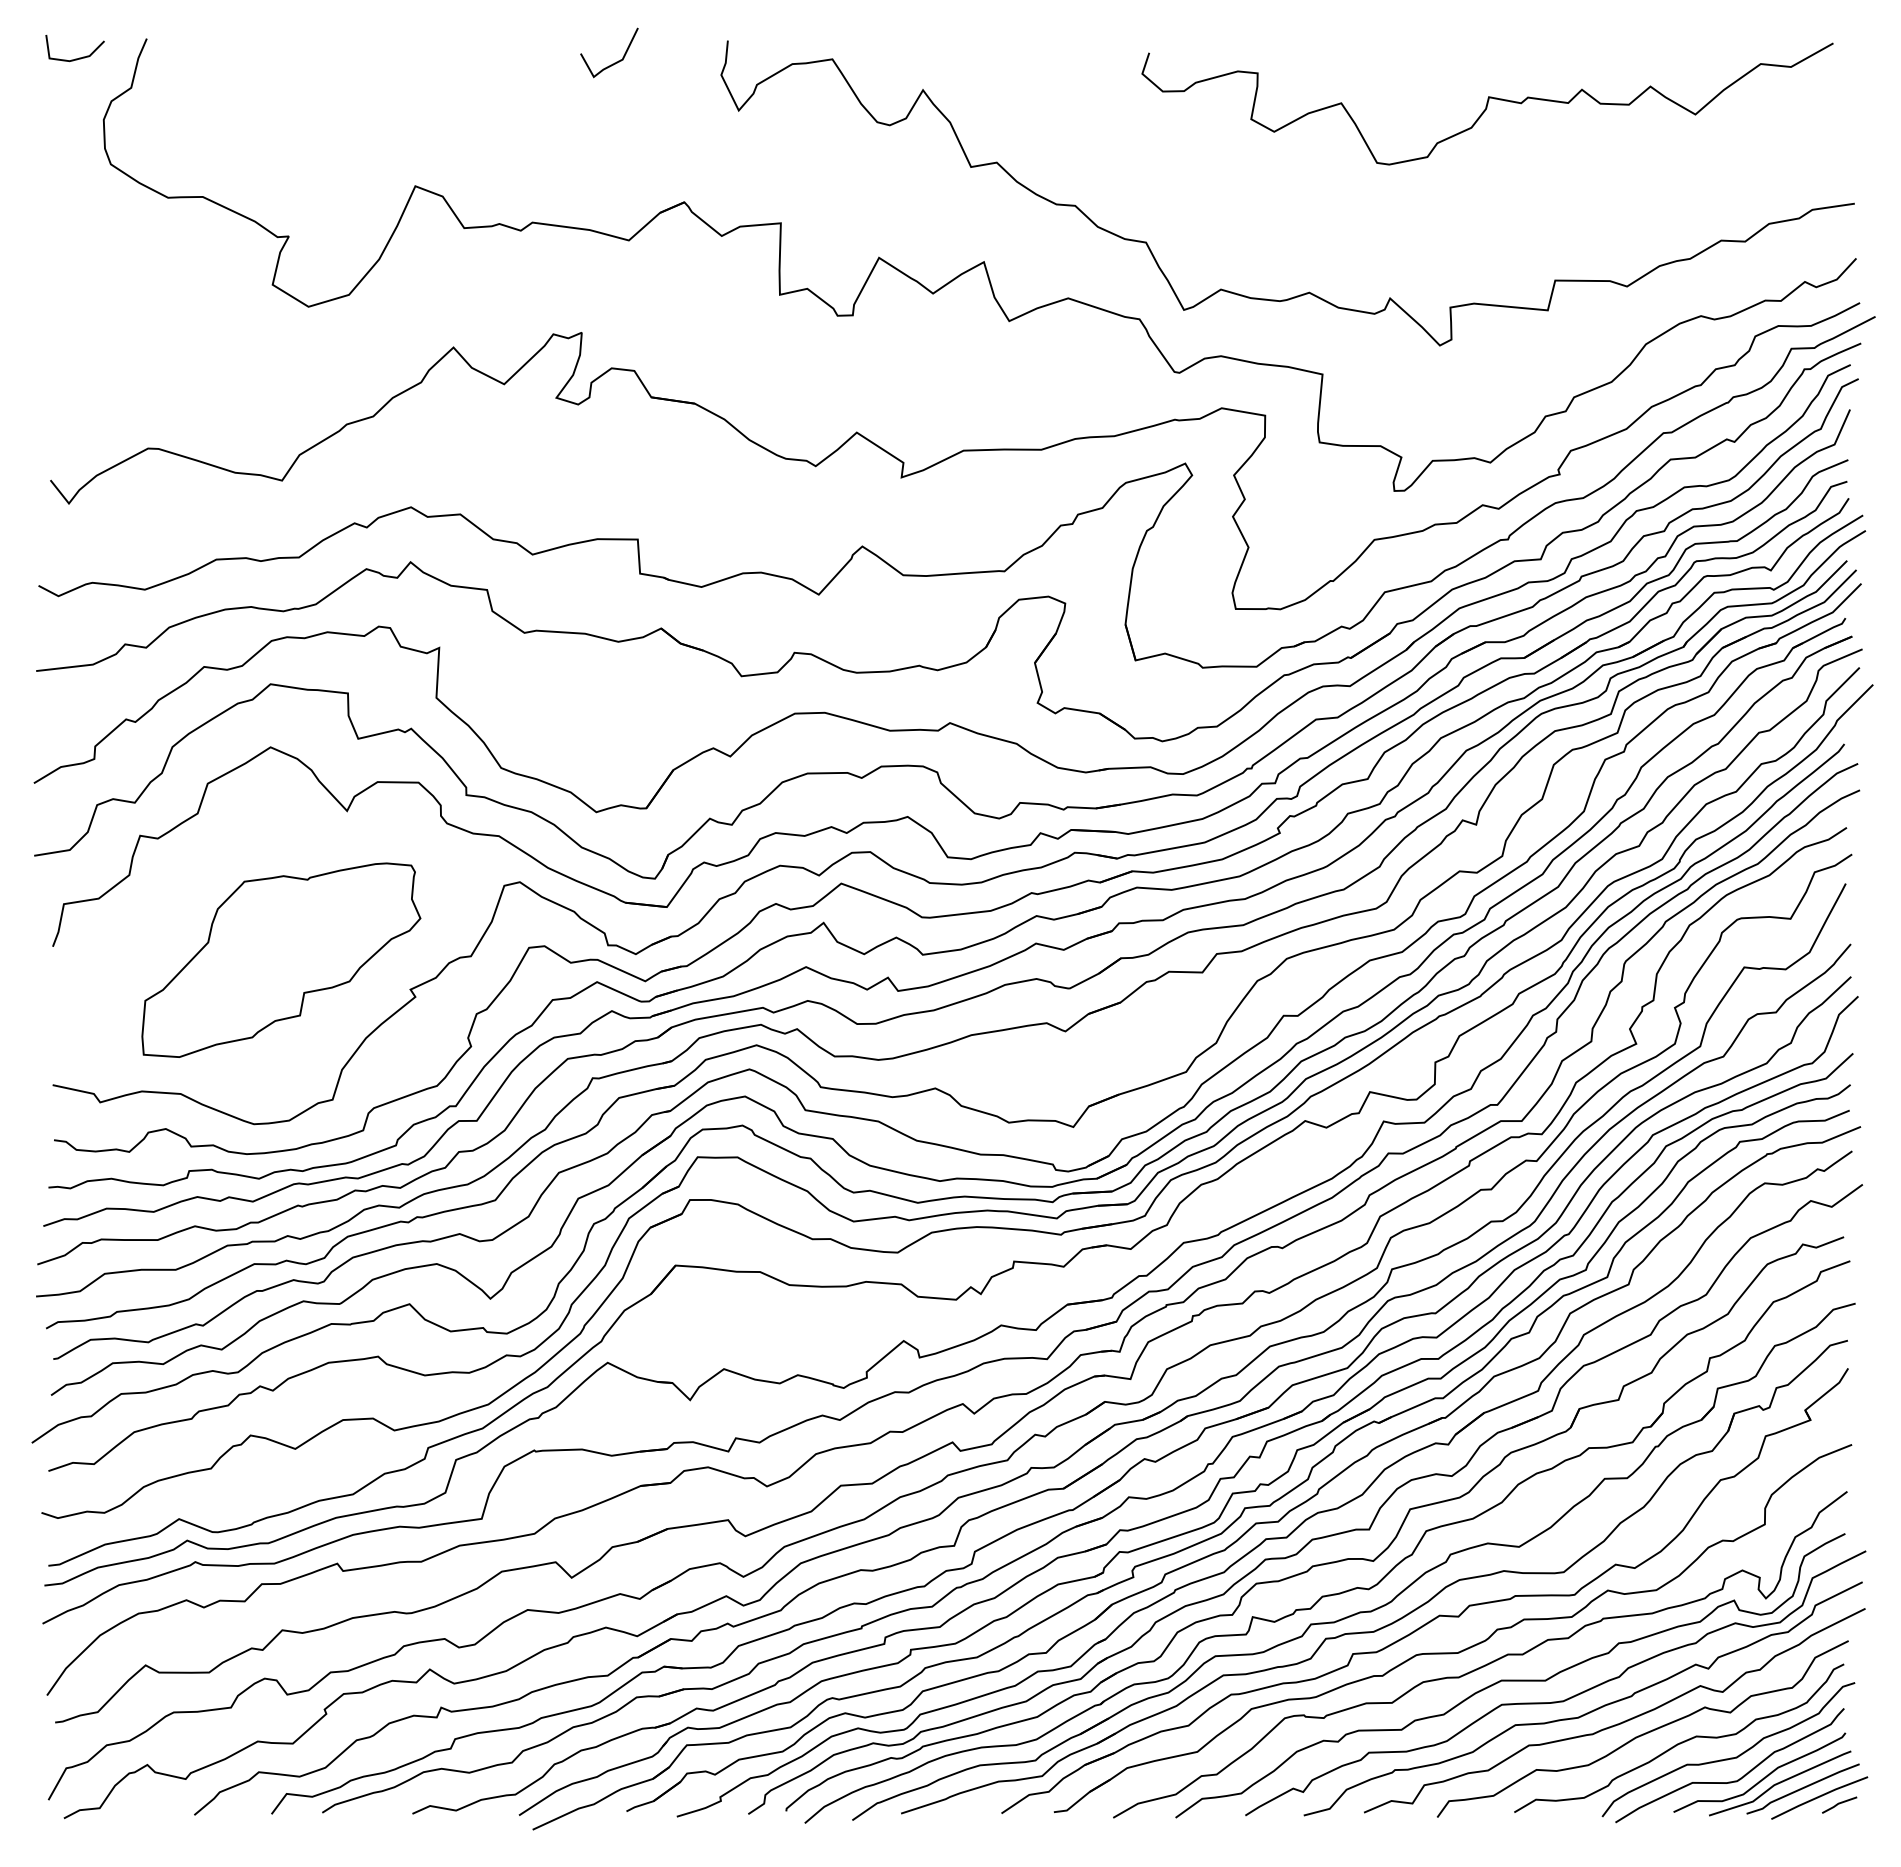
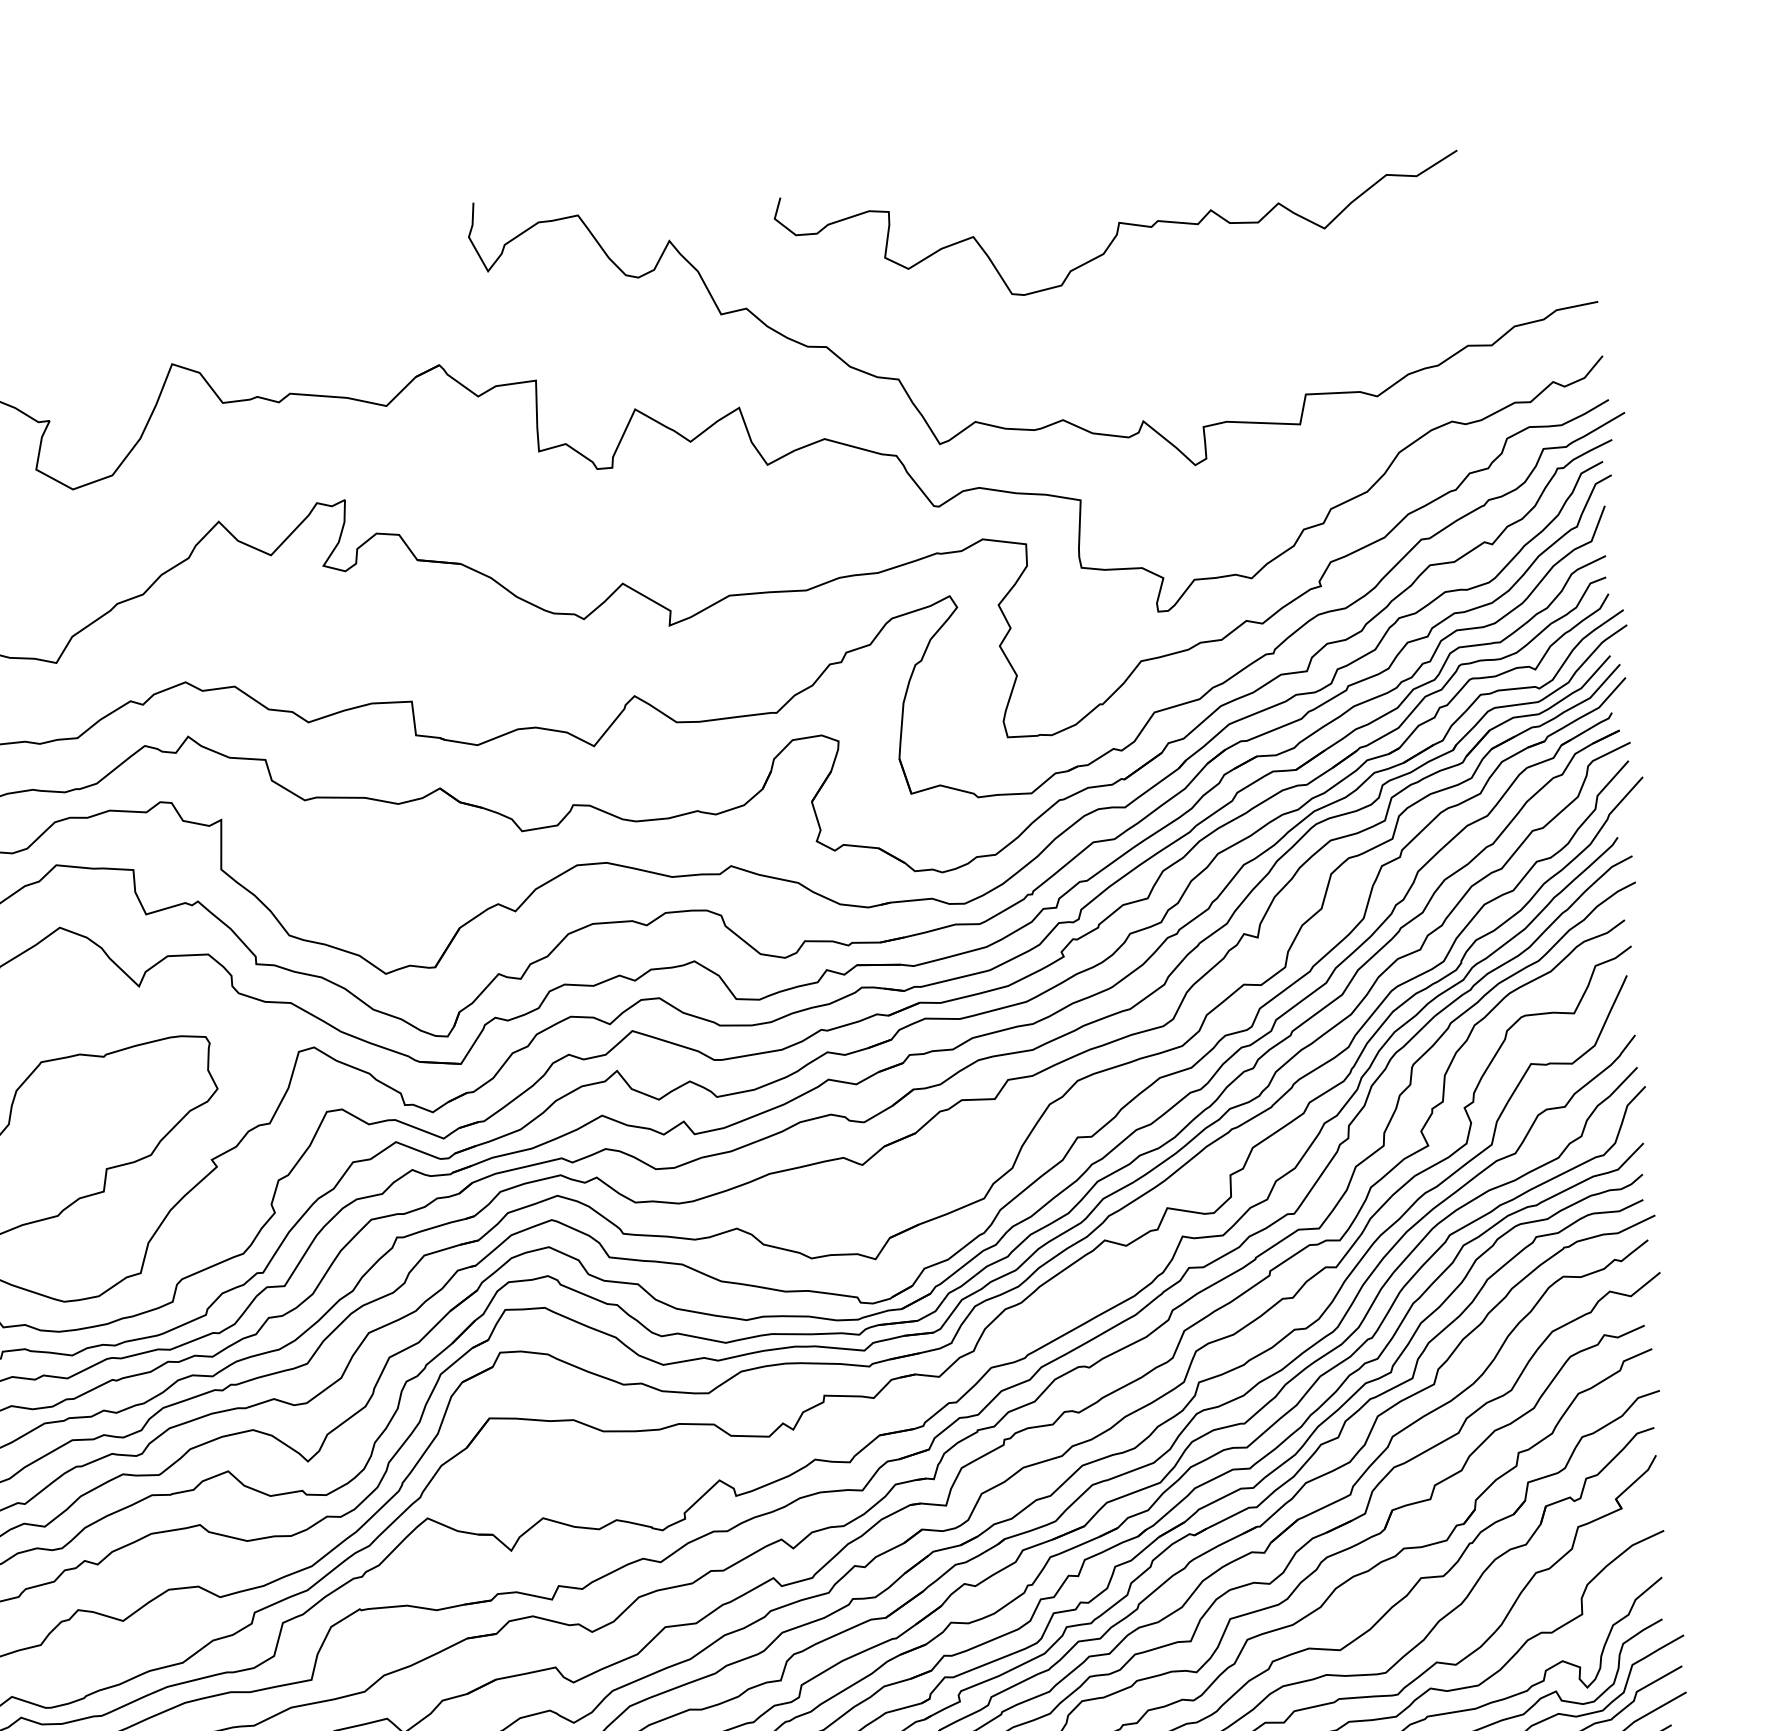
line: (614, 62) -> (362, 230), removed
curve: (1487, 103) -> (1118, 229), moved

